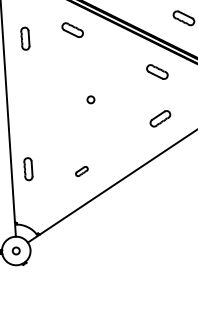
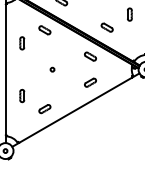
part: (25, 38) -> (22, 43), moved
part: (28, 168) -> (22, 95), moved
part: (81, 172) -> (44, 109), size x1.67

